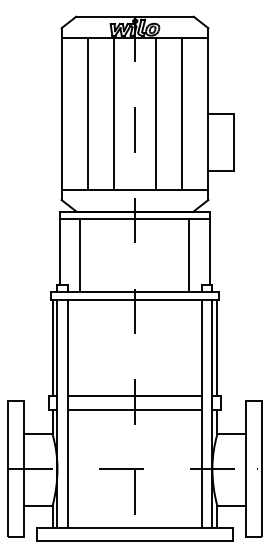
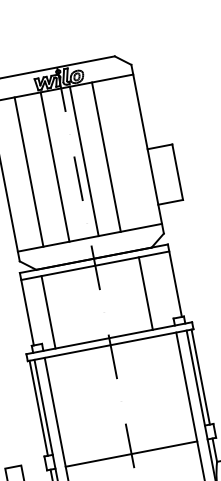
line: (155, 114) -> (84, 161), moved
line: (182, 114) -> (106, 157), moved
line: (189, 255) -> (146, 293), moved
line: (134, 396) -> (128, 440), removed

